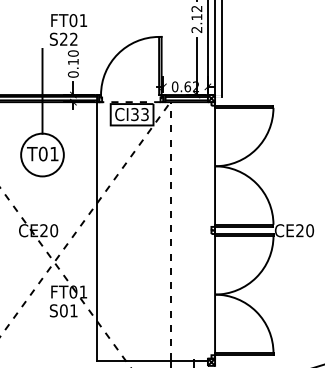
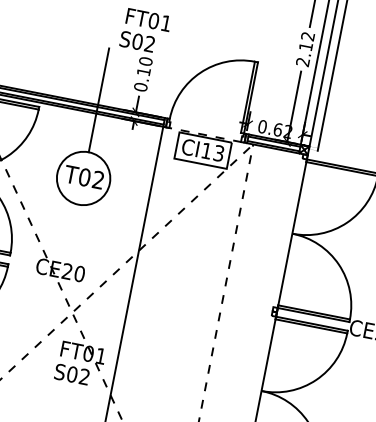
text: (63, 38) -> (137, 40), S22 -> S02
text: (134, 114) -> (206, 150), CI33 -> CI13
text: (54, 153) -> (98, 179), T01 -> T02
text: (73, 310) -> (84, 376), S01 -> S02

